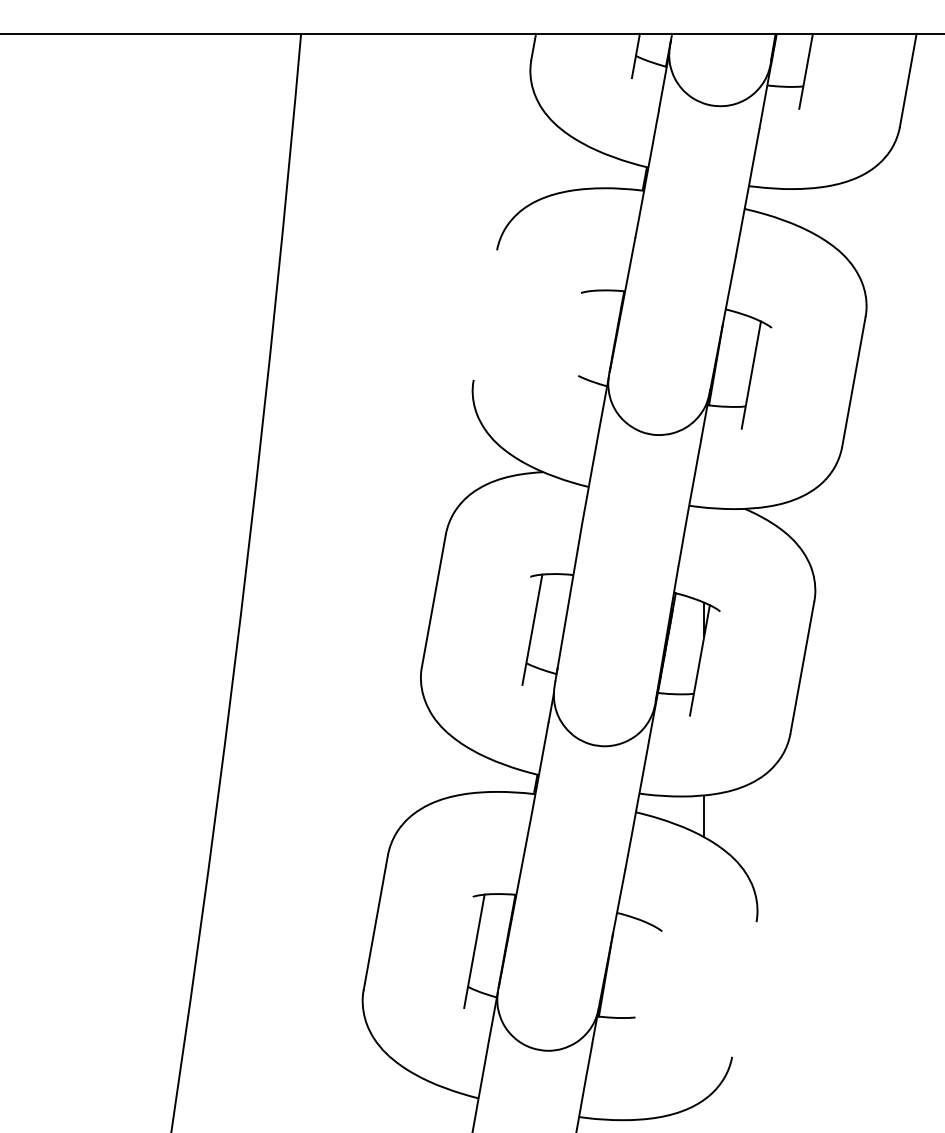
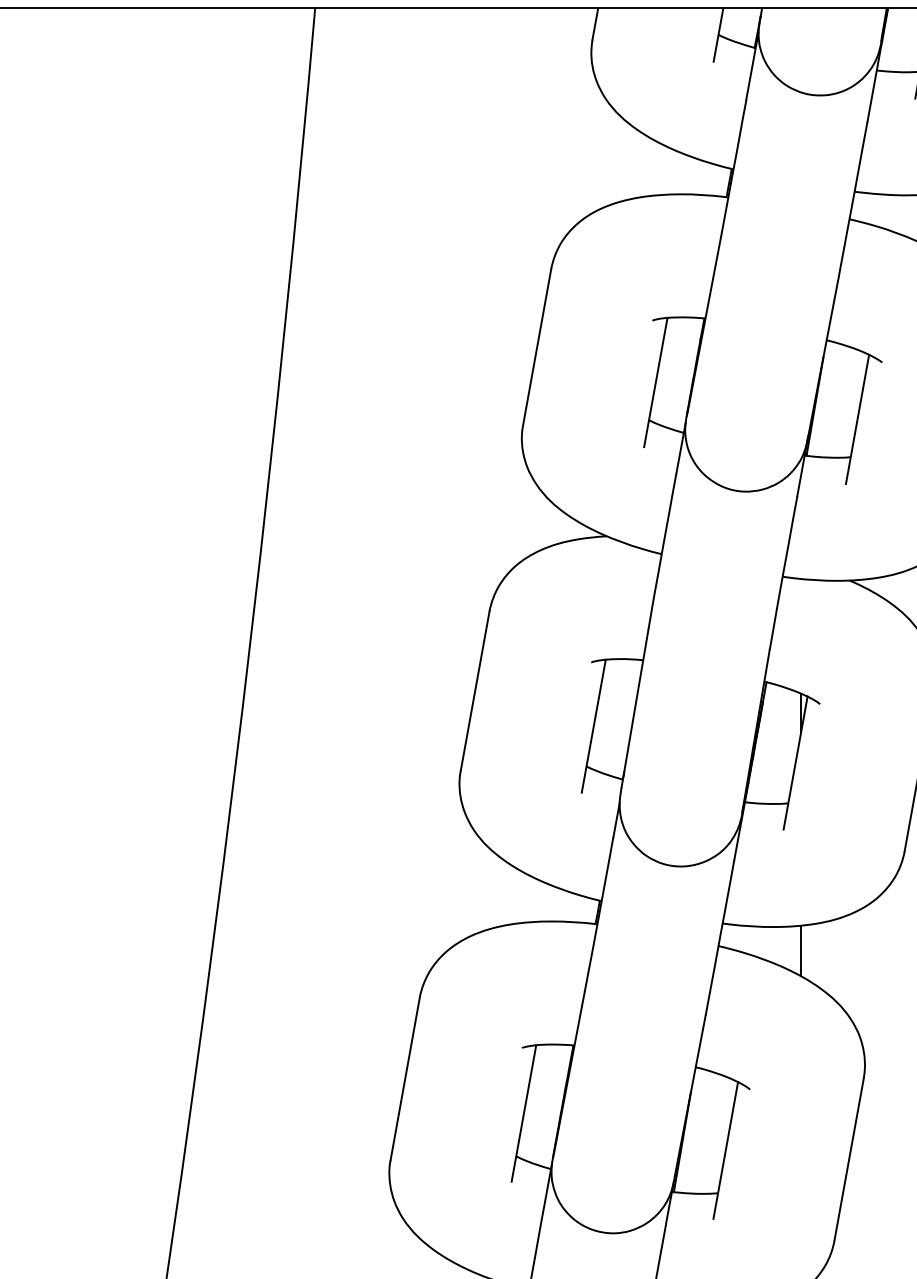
line: (485, 314) -> (537, 346), added
line: (583, 344) -> (655, 382), added
line: (641, 981) -> (725, 1149), added
line: (744, 989) -> (849, 1159), added

